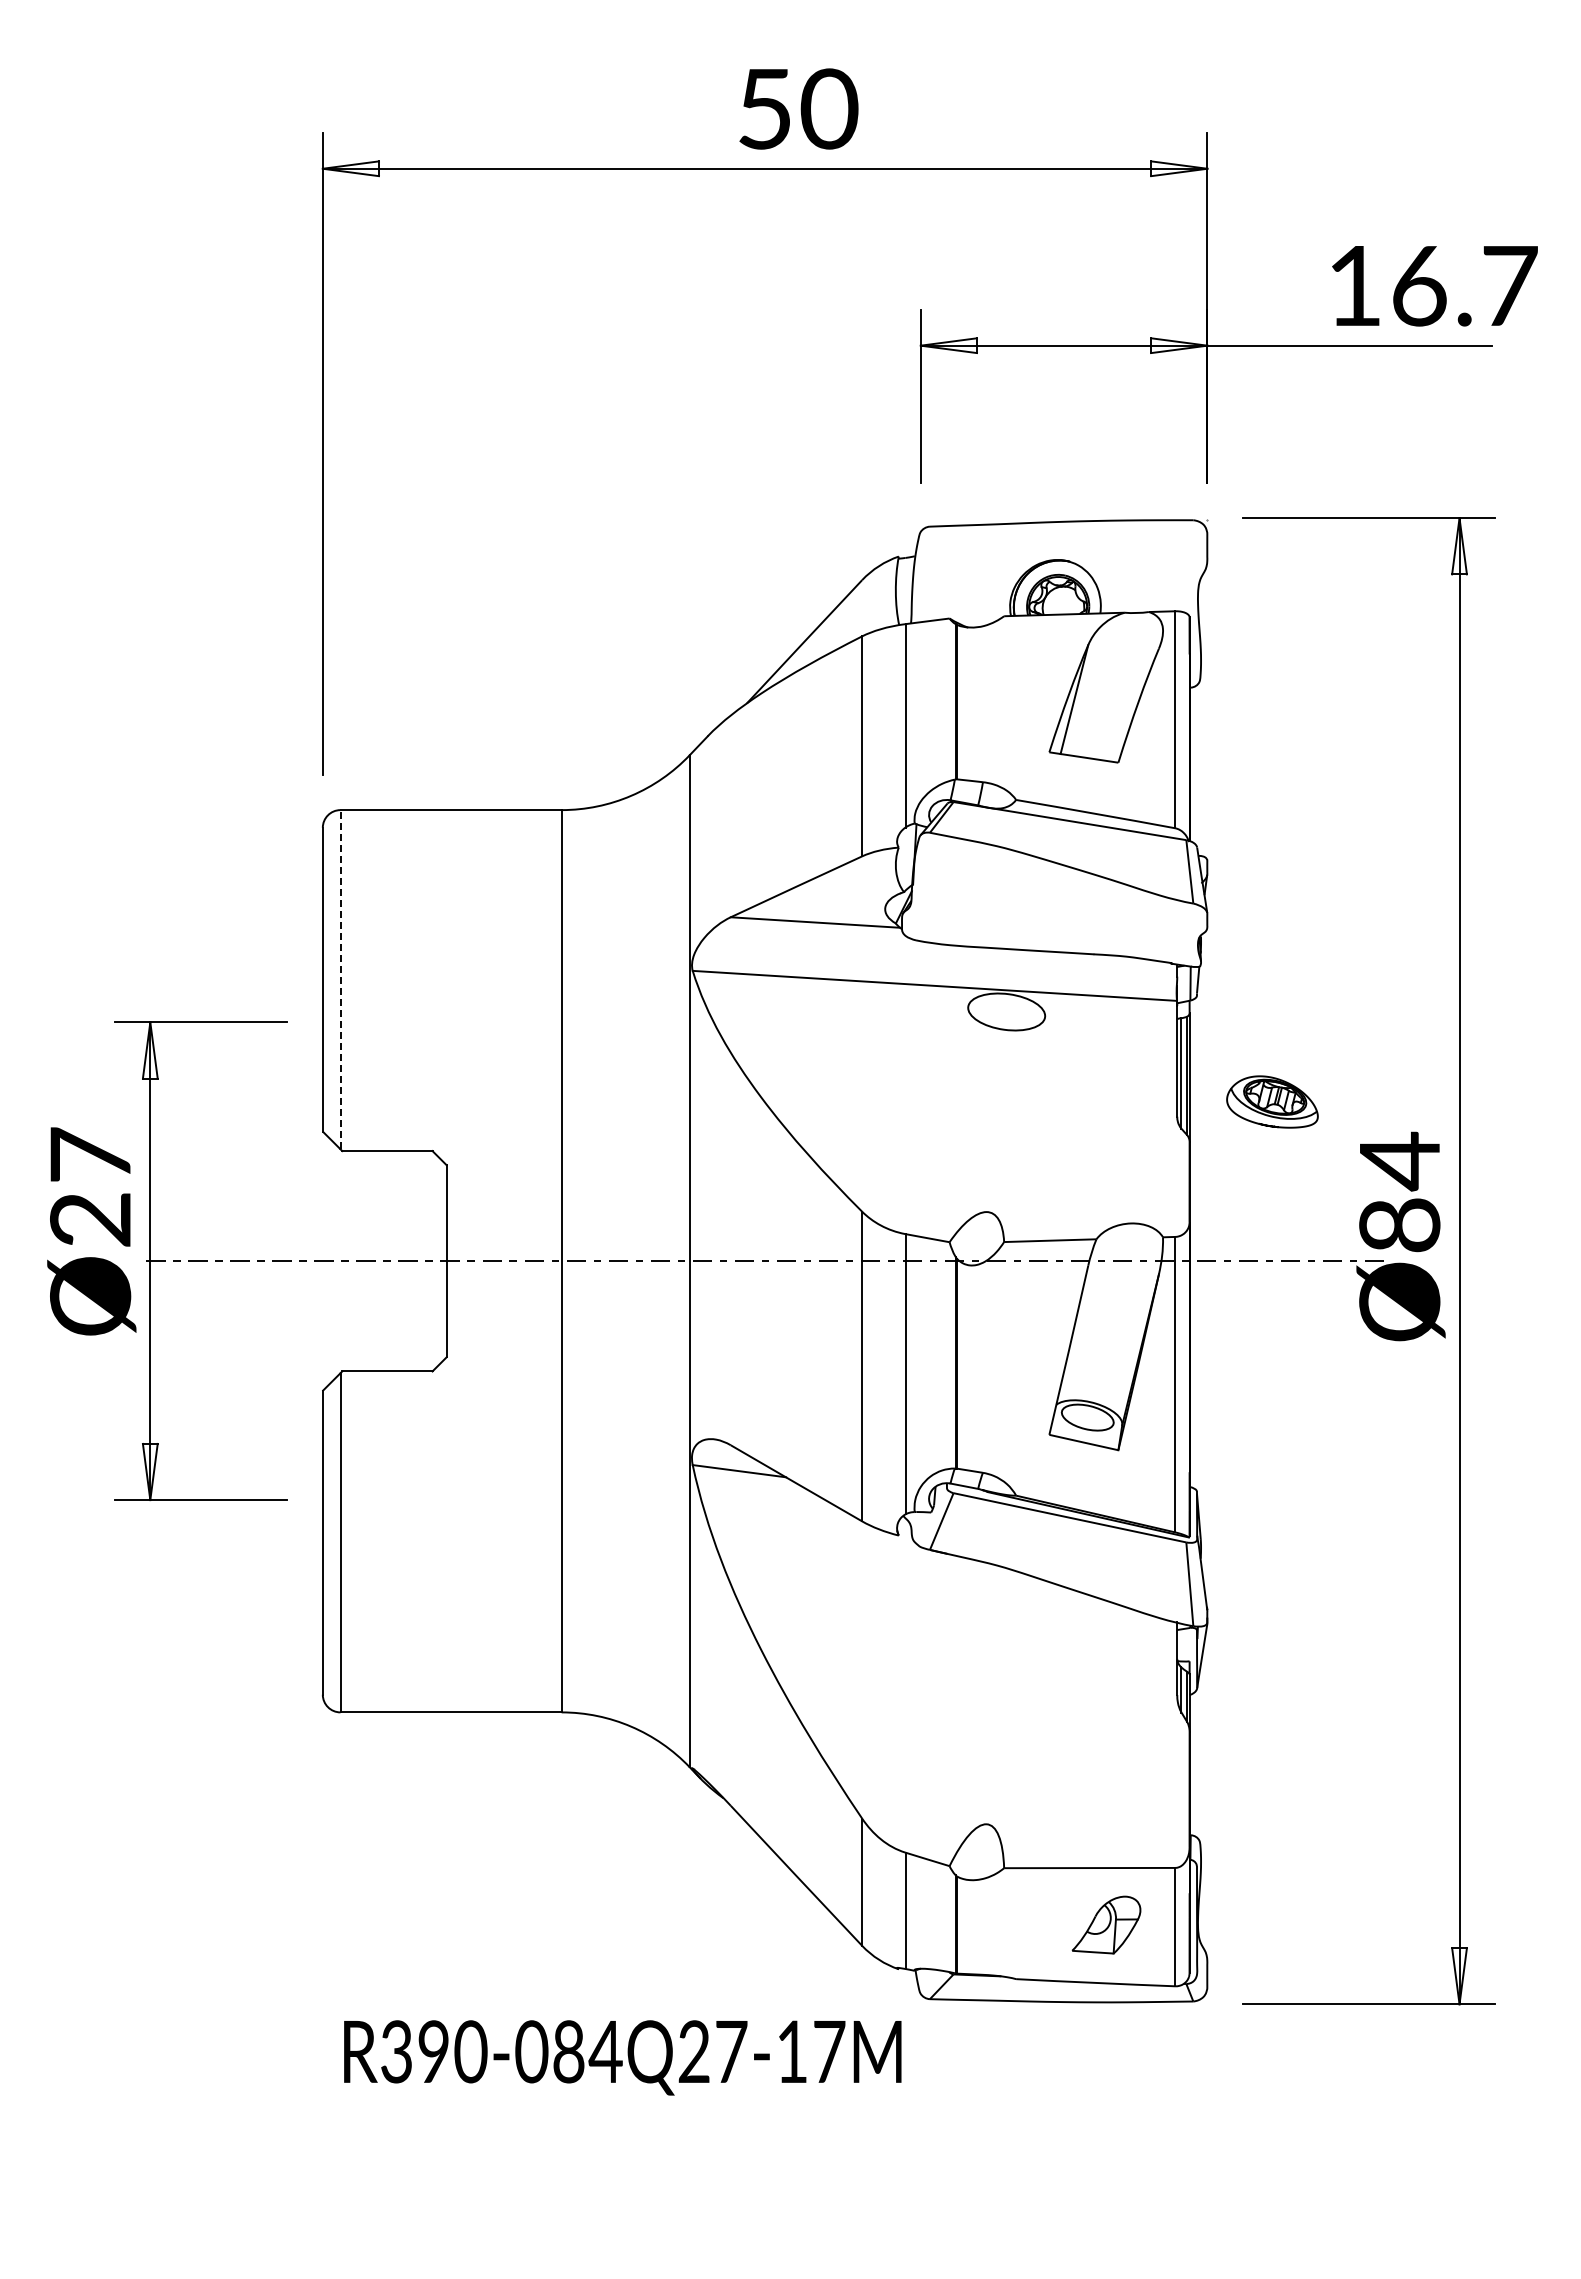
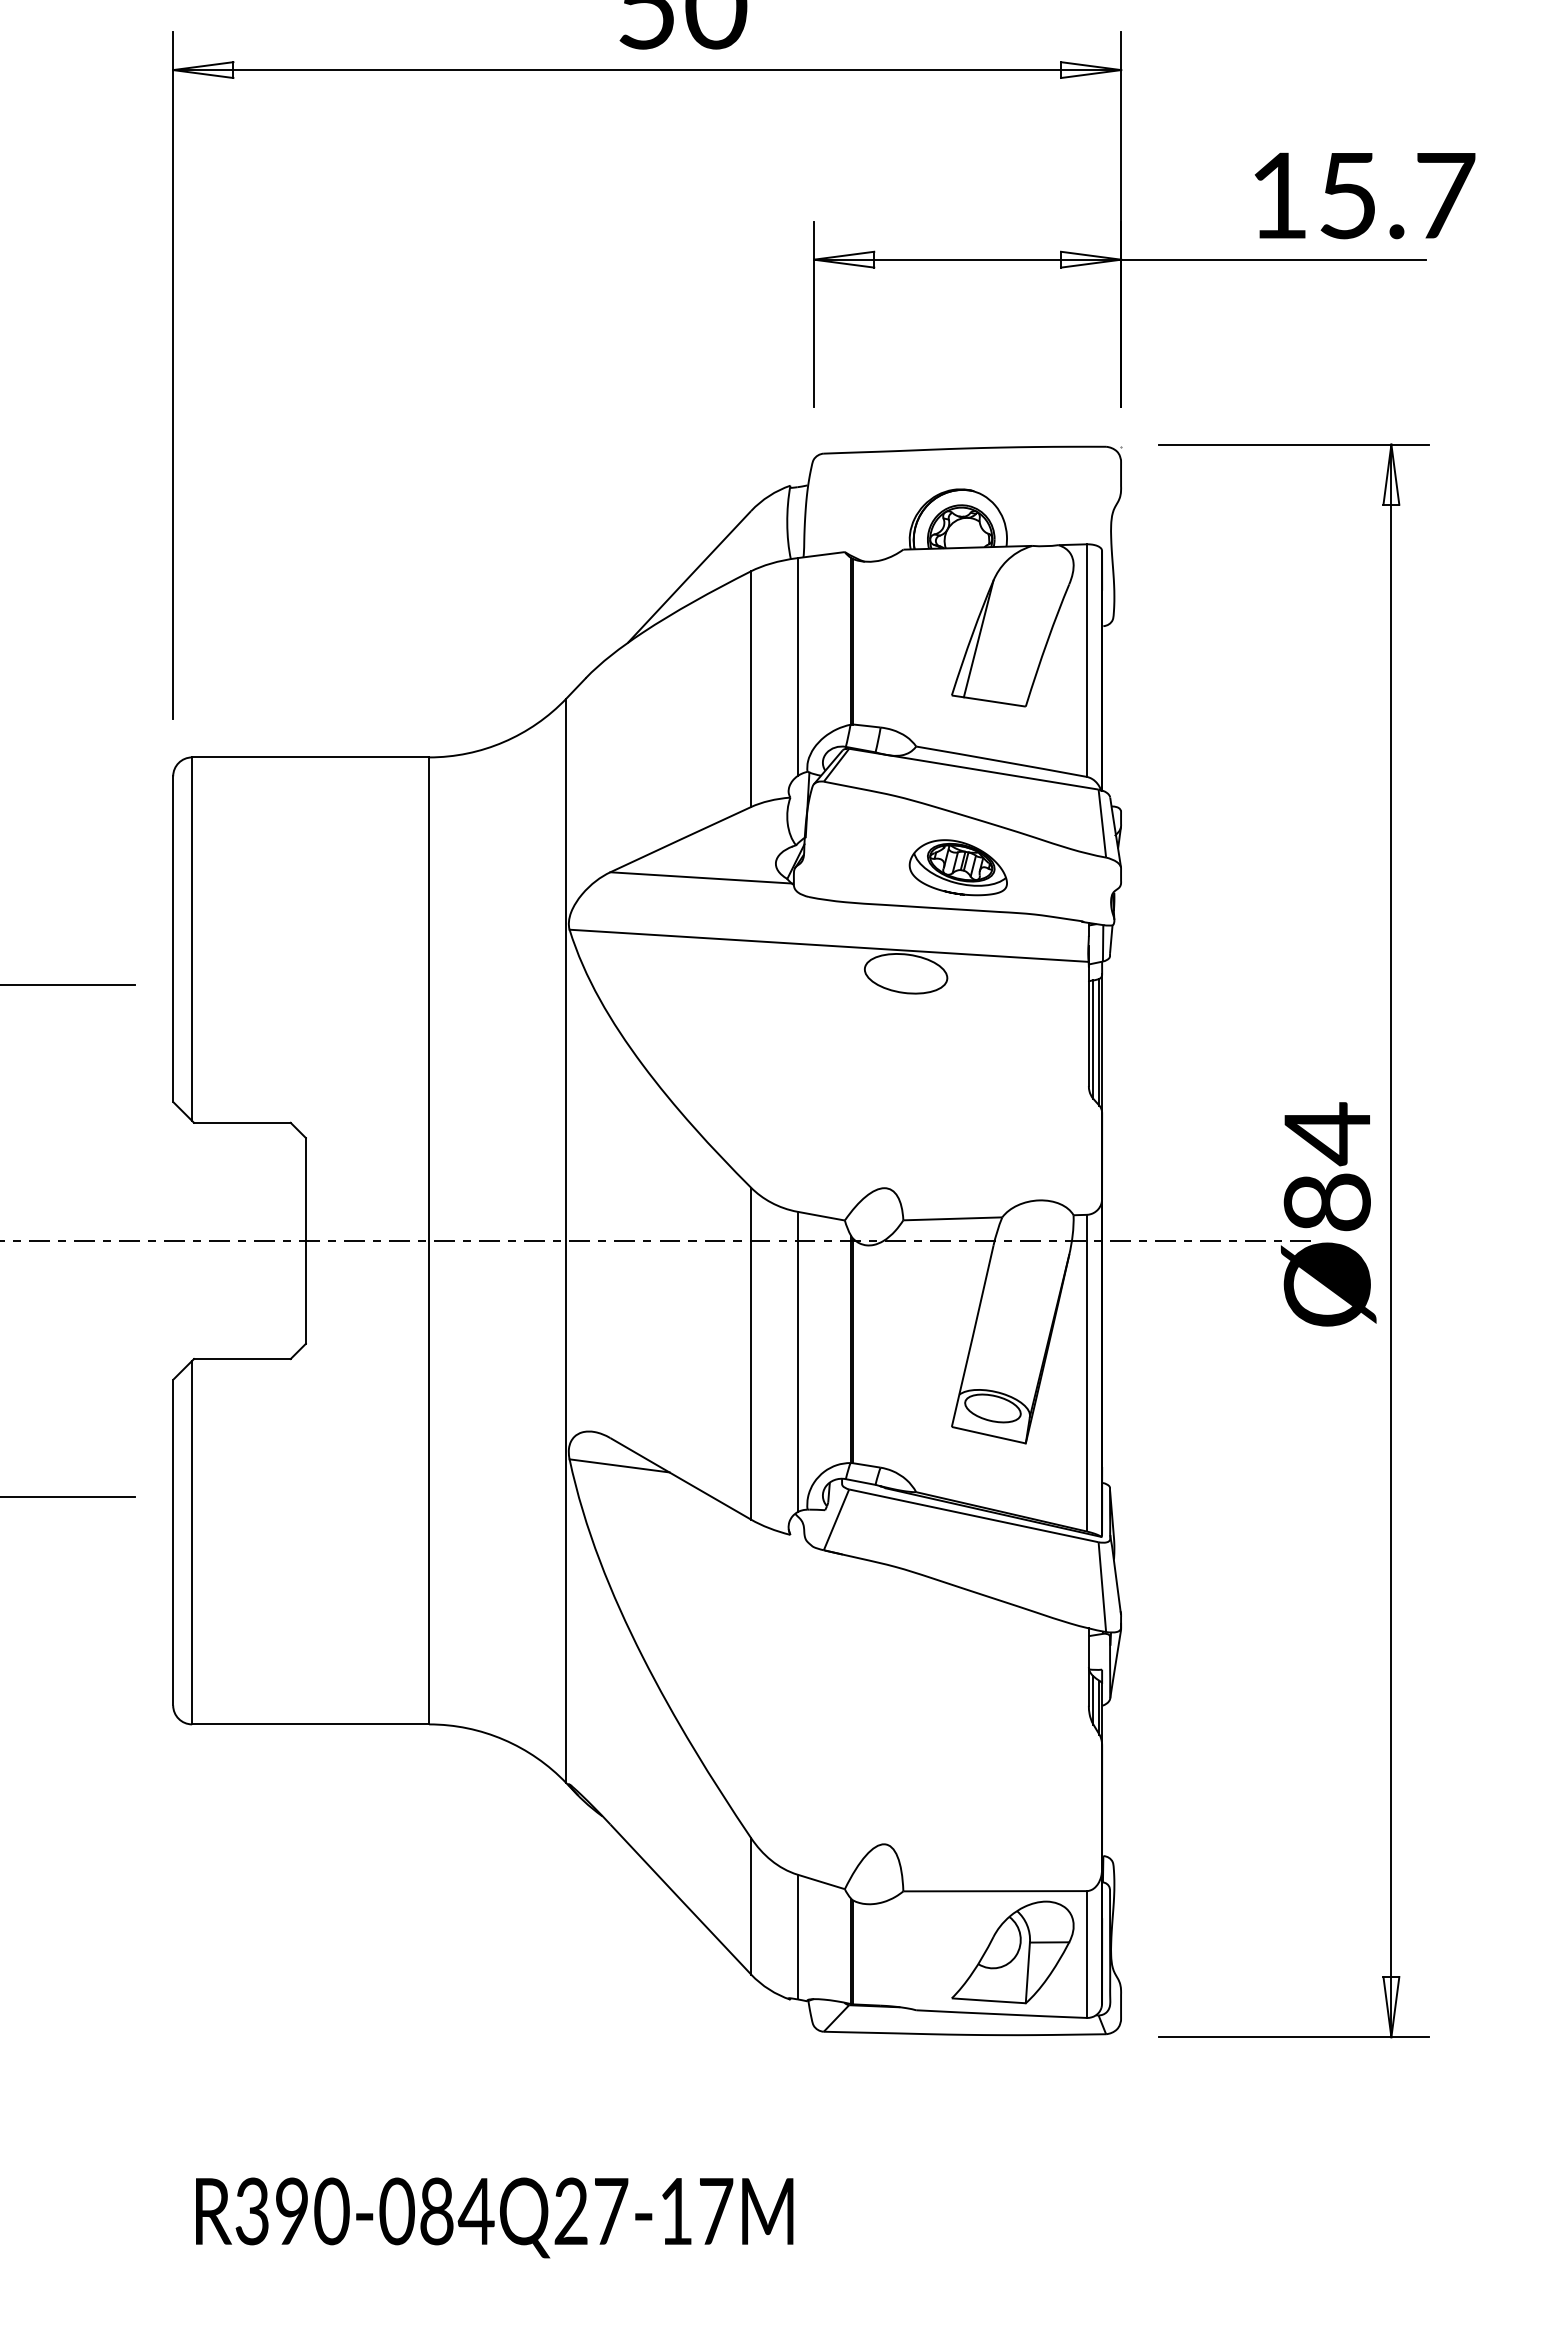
text: (1419, 286) -> (1348, 196), 16.7 -> 15.7
line: (340, 979) -> (192, 938), dashed -> solid
part: (1272, 1101) -> (958, 867), moved
part: (1106, 1924) -> (1013, 1951), size x1.67
text: (622, 2057) -> (494, 2217), moved

